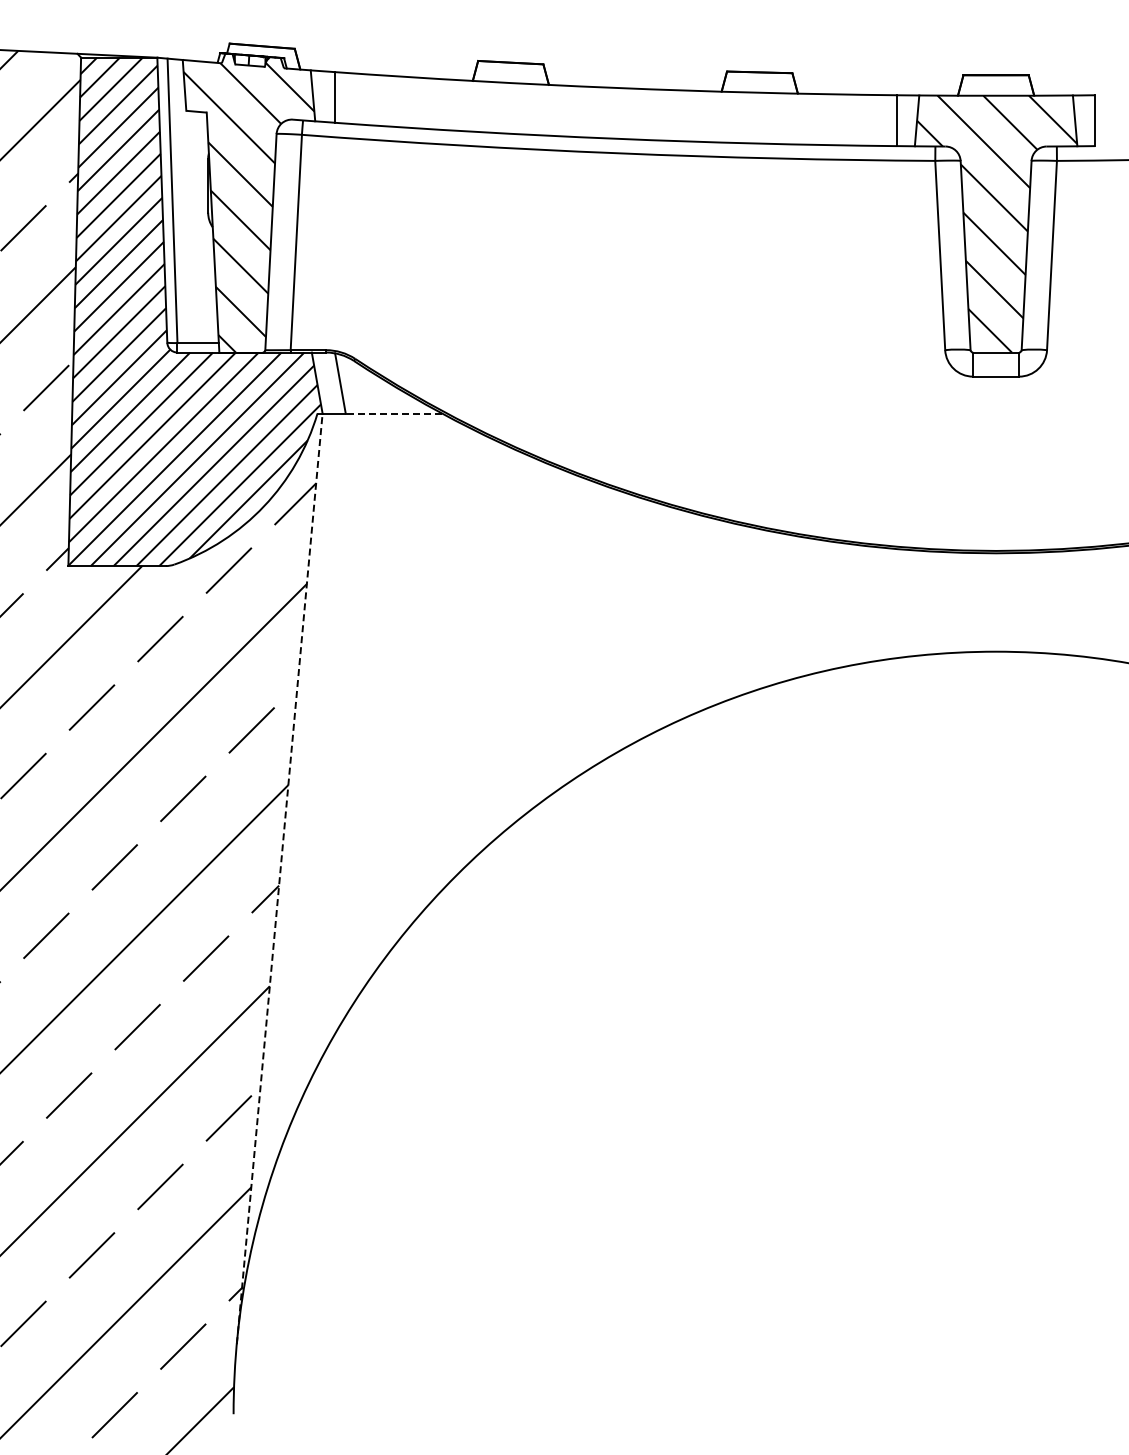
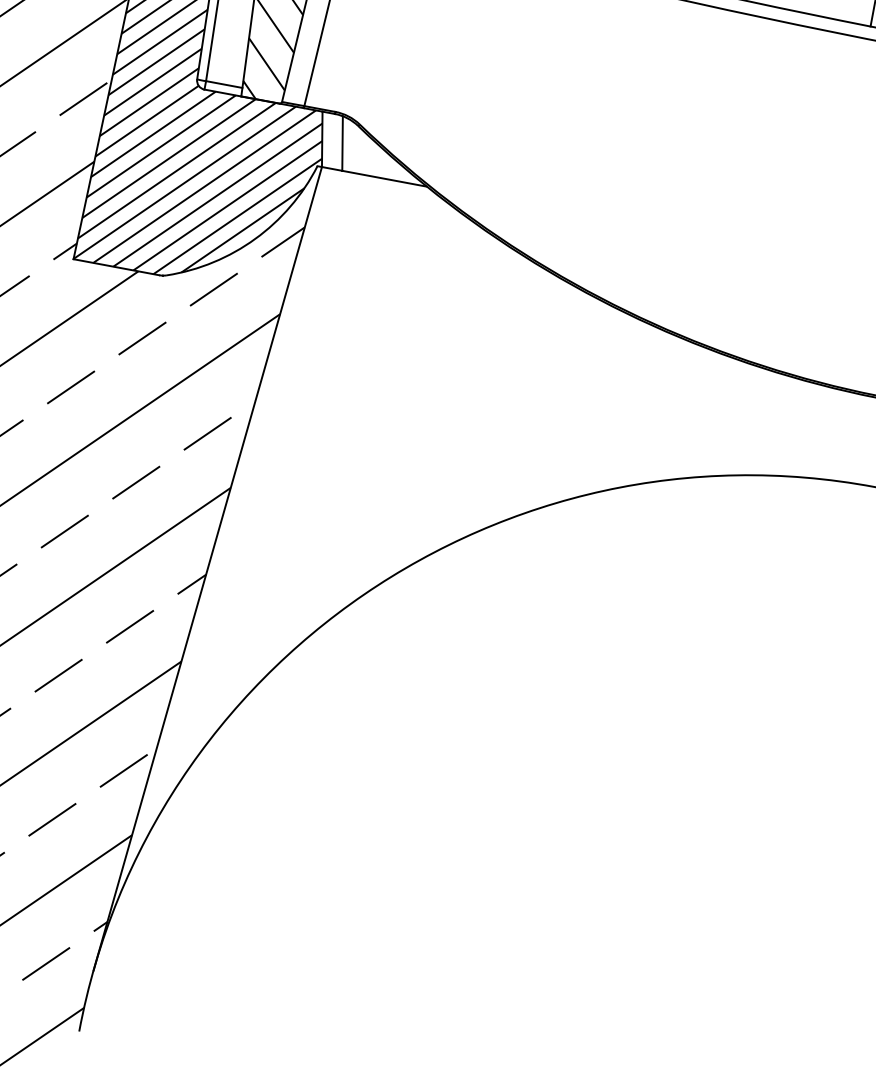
line: (393, 413) -> (384, 178), dashed -> solid
line: (279, 878) -> (207, 568), dashed -> solid

